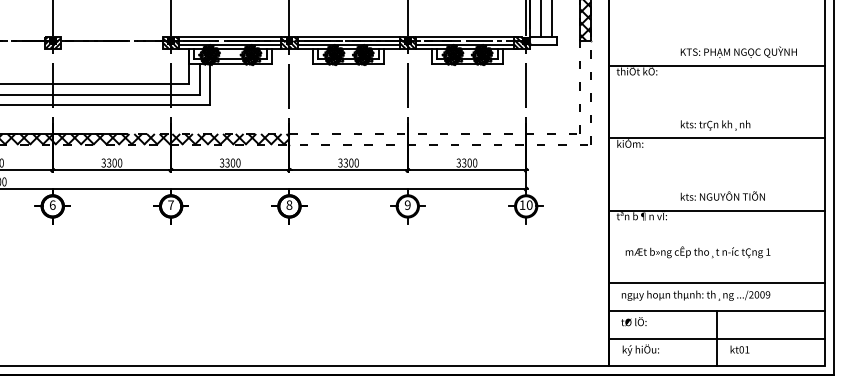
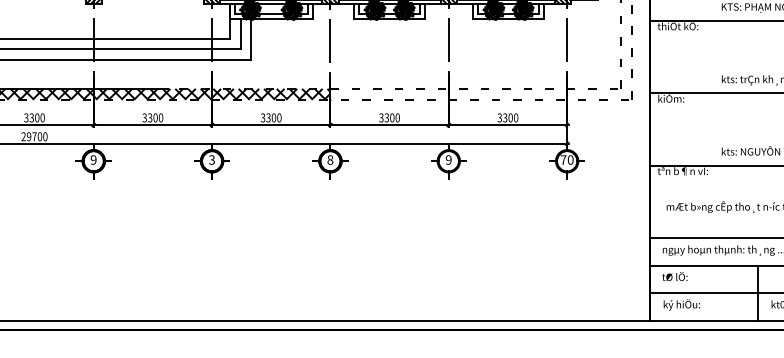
text: (52, 204) -> (93, 159), 6 -> 9
text: (170, 204) -> (211, 159), 7 -> 3
text: (522, 204) -> (563, 159), 10 -> 70

